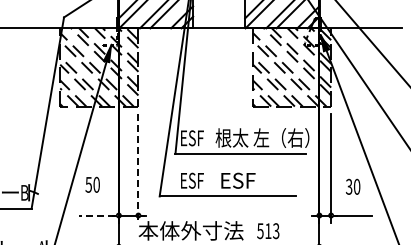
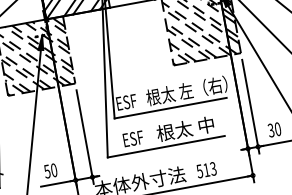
line: (138, 169) -> (85, 137), dashed -> solid
text: (252, 180) -> (185, 129), ESF -> 根太 中
text: (92, 184) -> (50, 170), moved
text: (353, 186) -> (274, 129), moved
line: (96, 215) -> (56, 183), dashed -> solid

